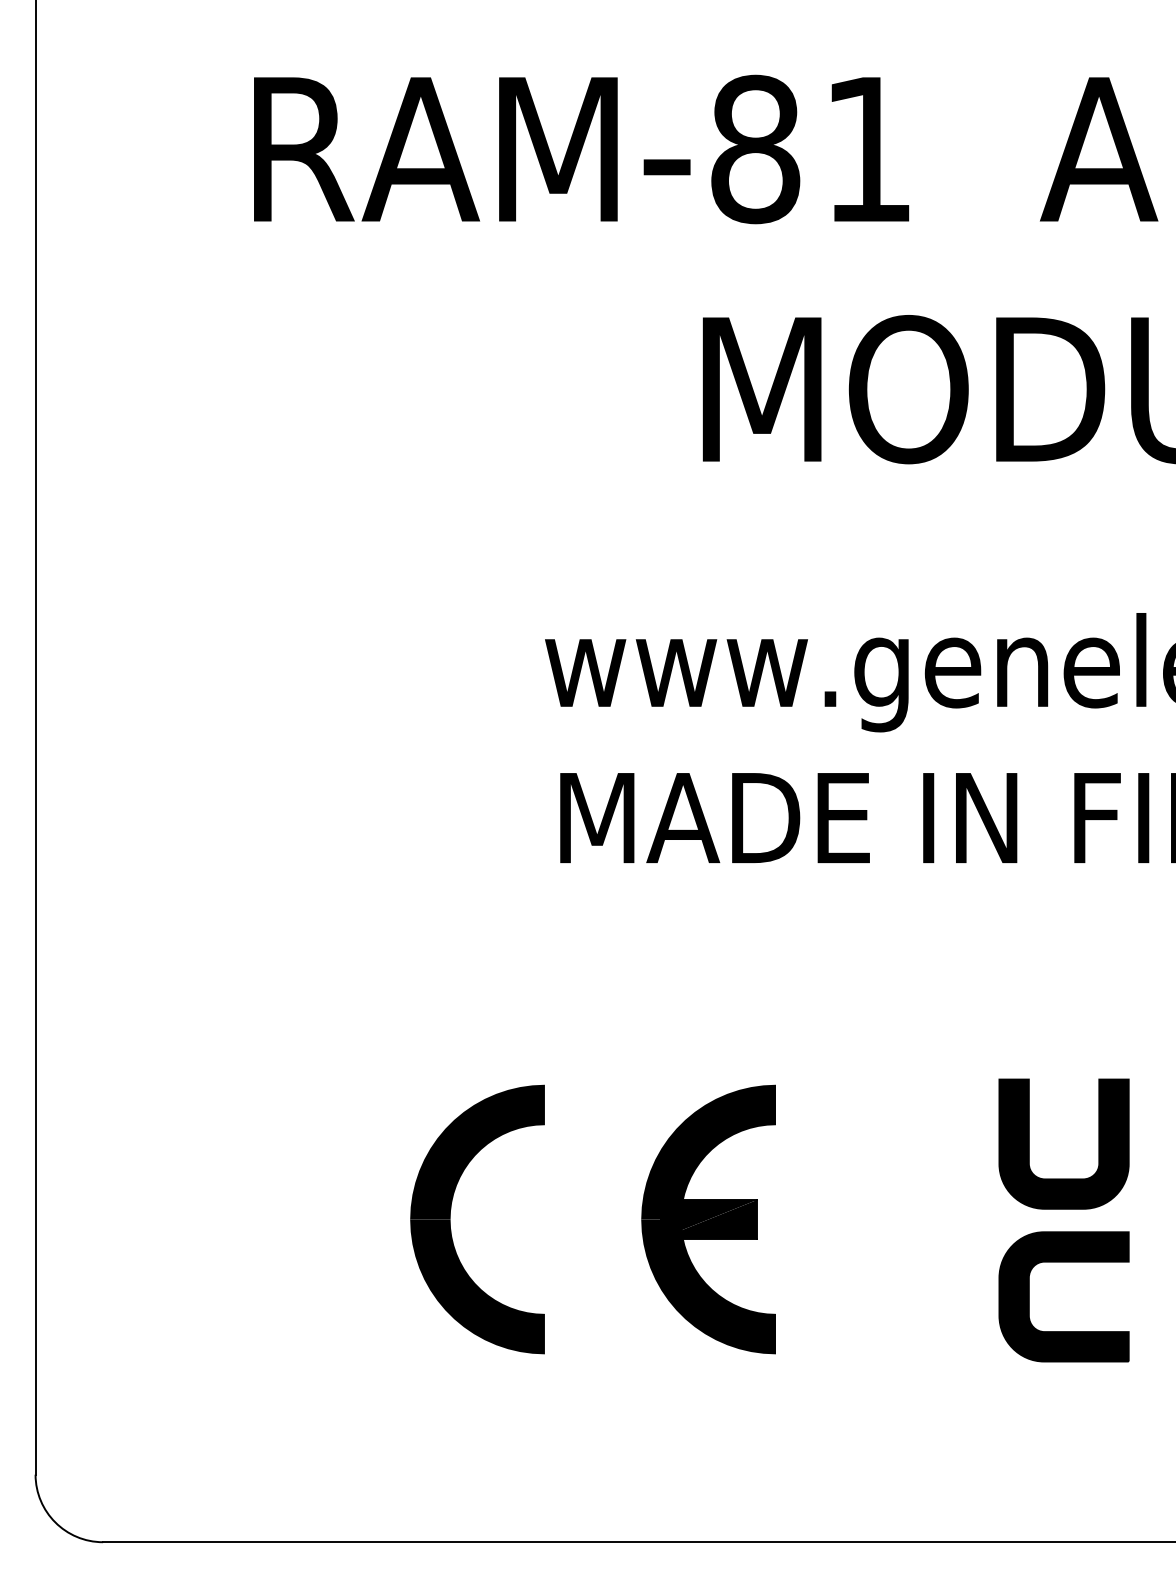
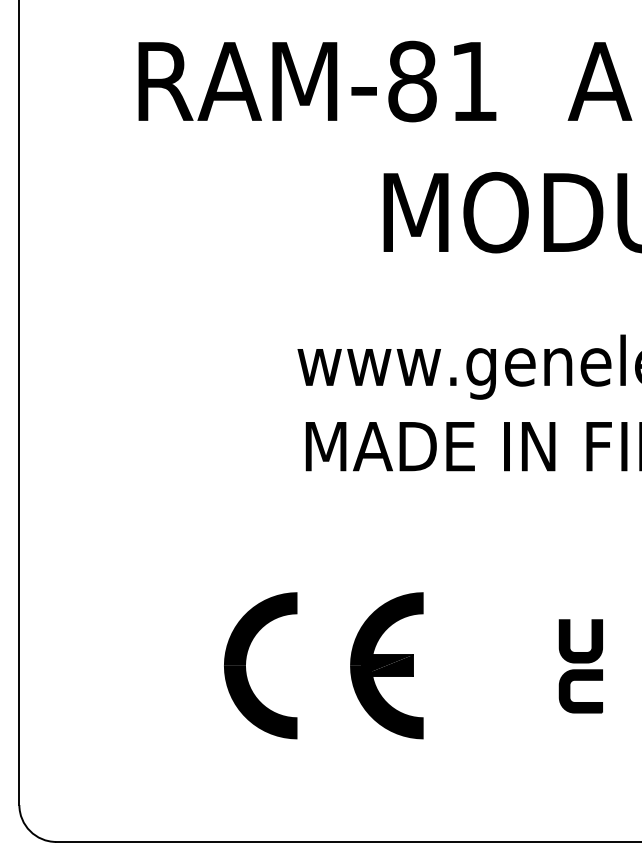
part: (1063, 1220) -> (580, 666), size x0.6

